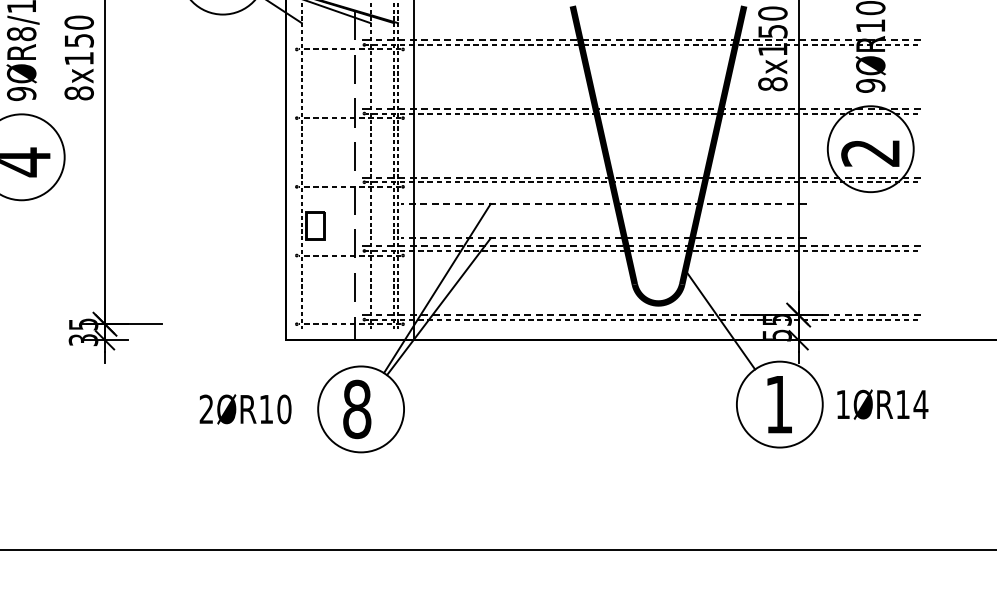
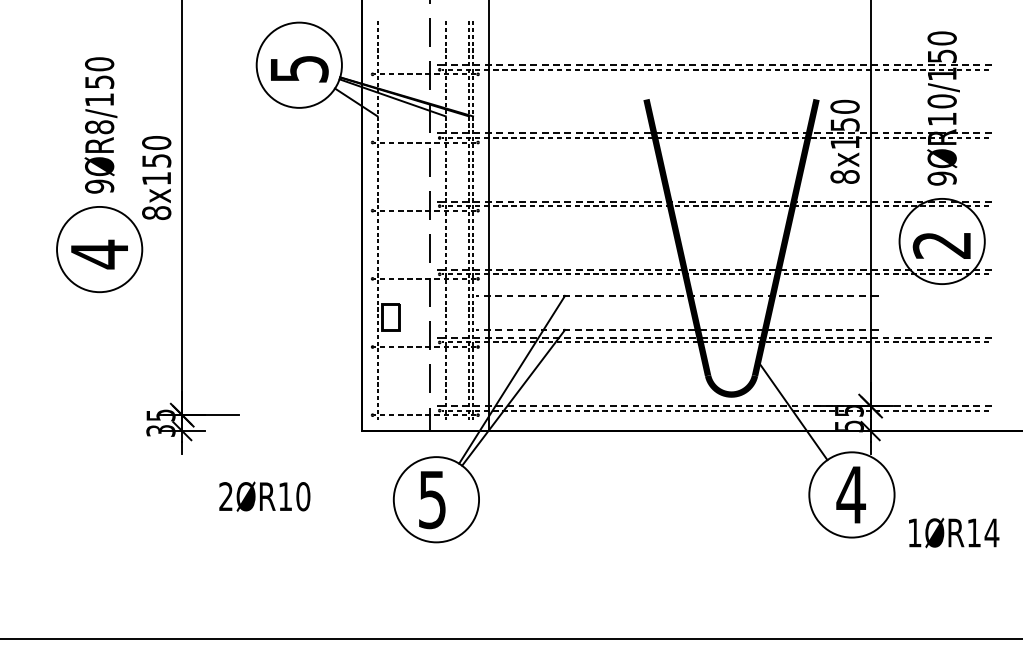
text: (79, 57) -> (156, 177), moved
text: (778, 404) -> (850, 494), 1 -> 4
text: (883, 405) -> (954, 533), moved
text: (245, 409) -> (264, 496), moved
text: (357, 409) -> (432, 499), 8 -> 5

